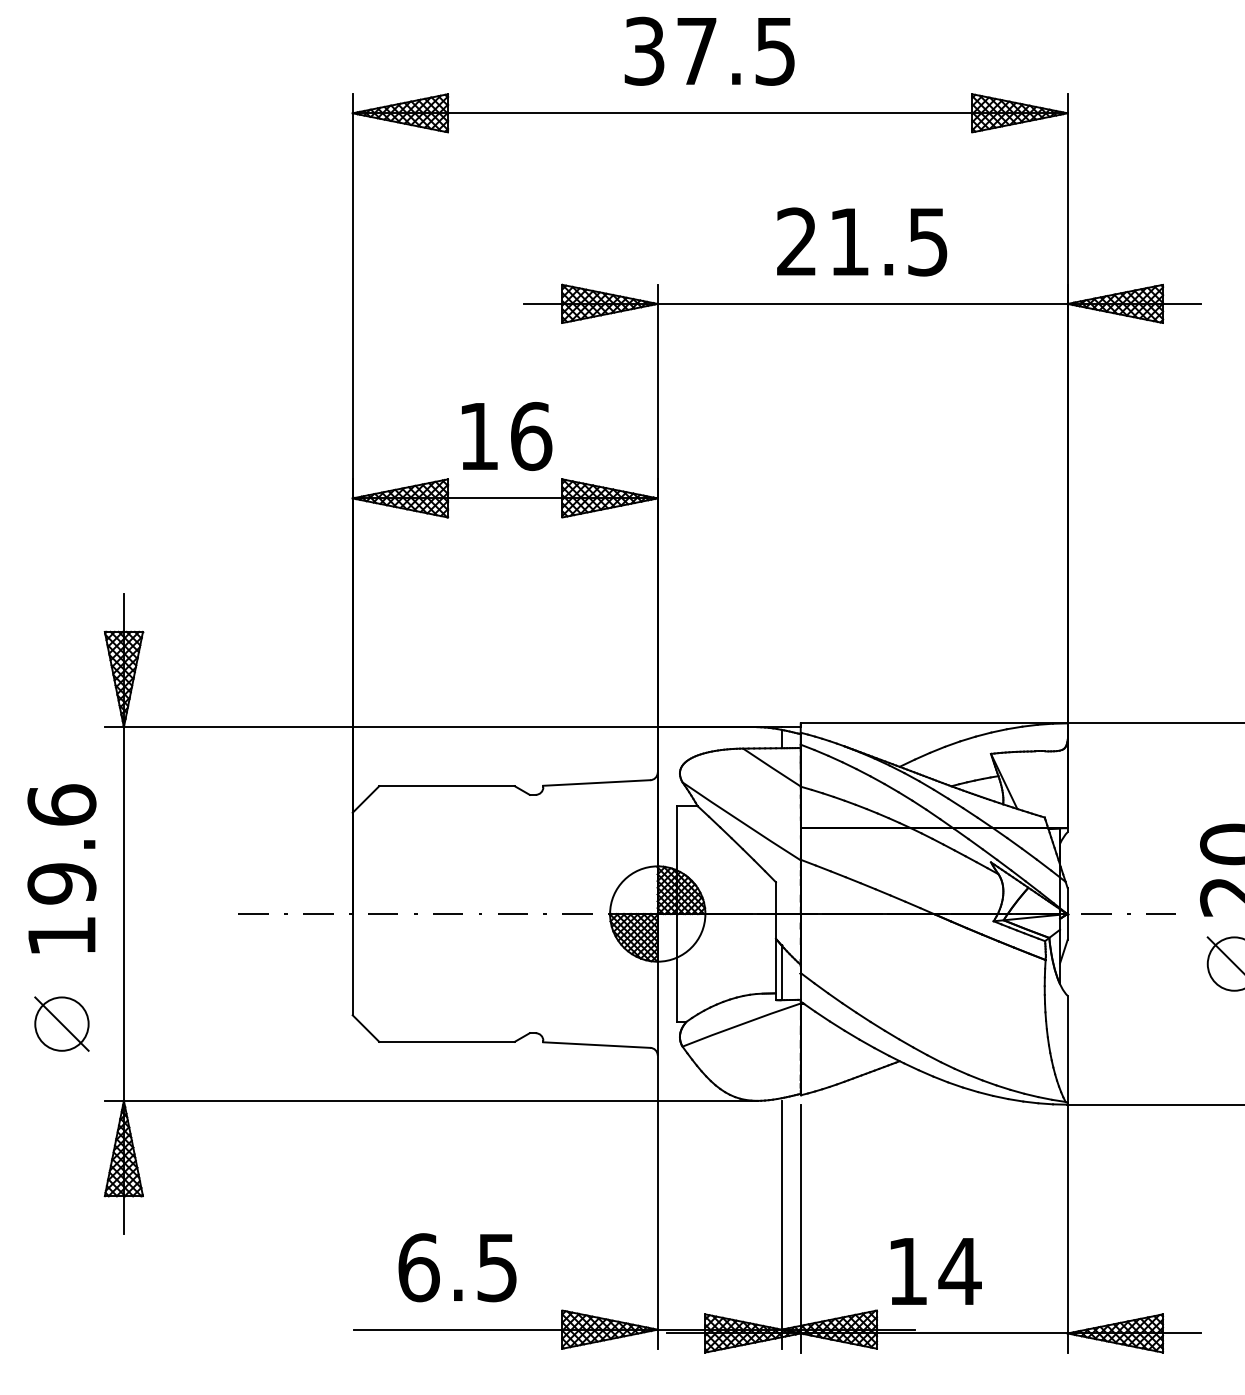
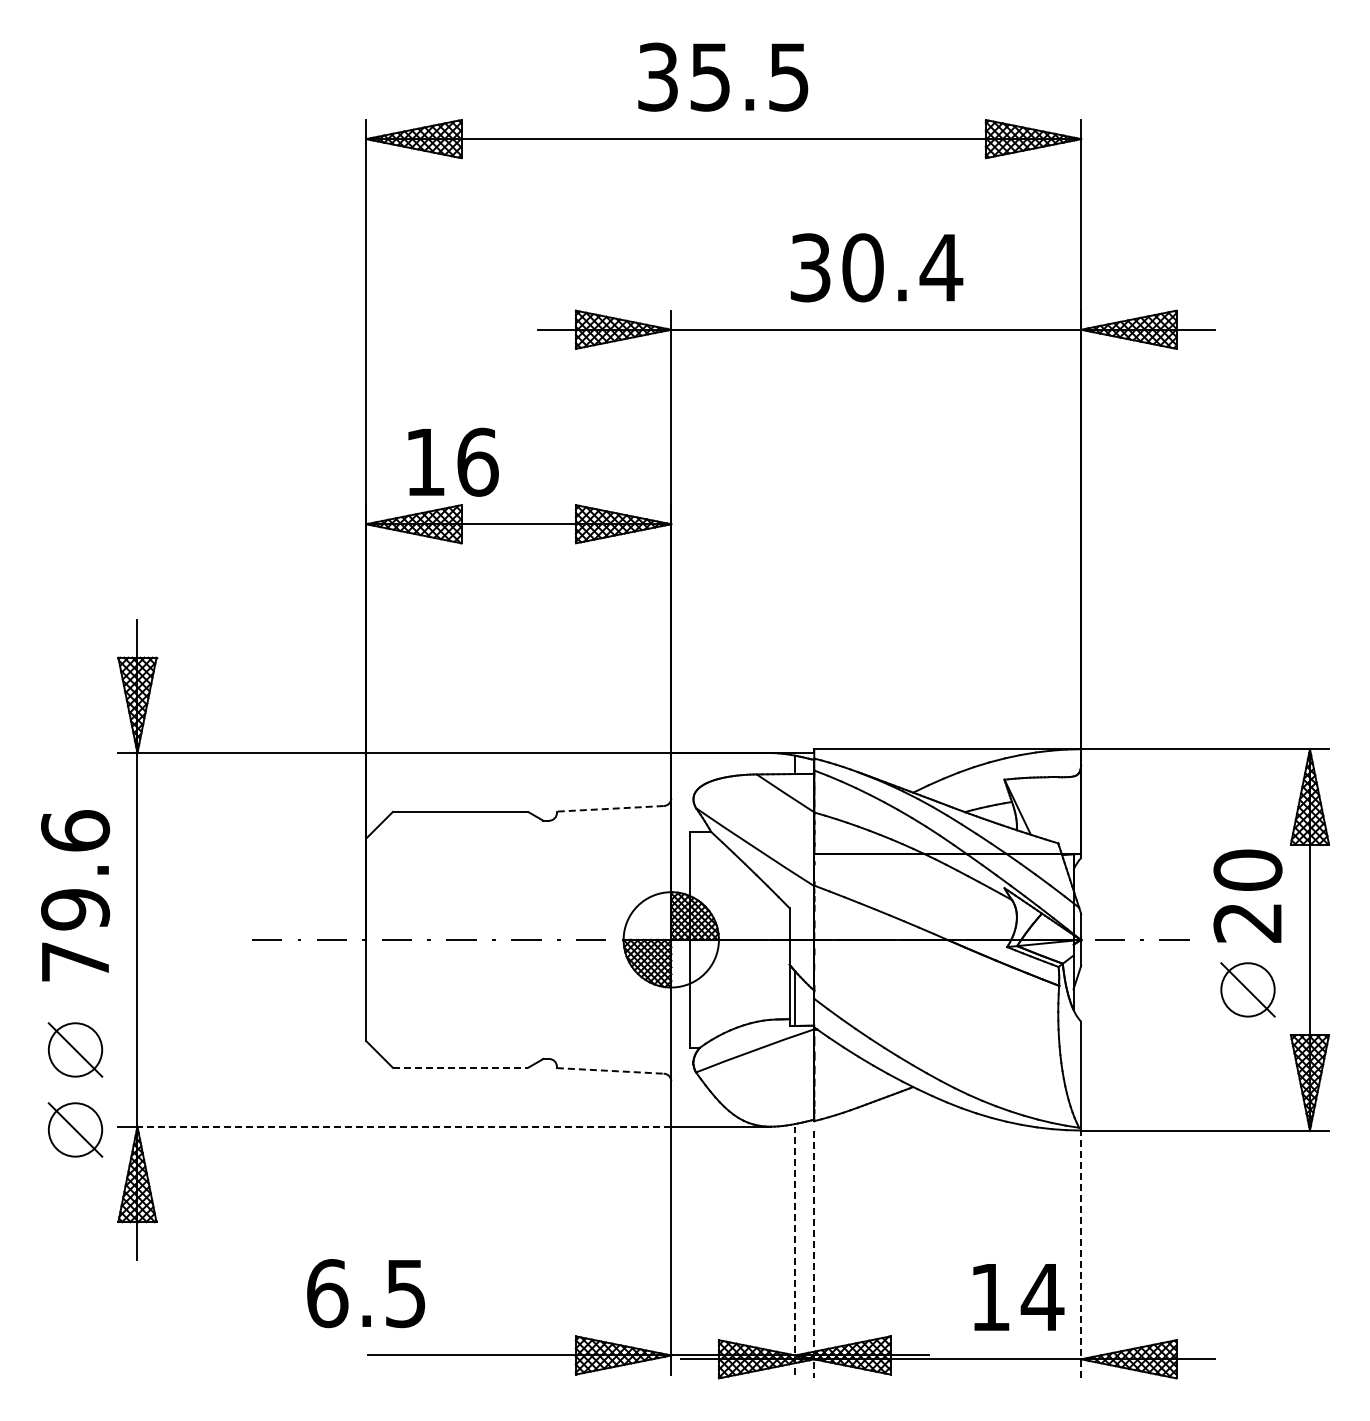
text: (695, 51) -> (709, 77), 37.5 -> 35.5
text: (862, 241) -> (876, 267), 21.5 -> 30.4
text: (506, 435) -> (453, 461), moved
line: (595, 782) -> (609, 808), solid -> dashed
text: (61, 935) -> (75, 961), 19.6 -> 79.6
line: (446, 1041) -> (460, 1067), solid -> dashed
line: (596, 1044) -> (610, 1070), solid -> dashed
line: (390, 1100) -> (404, 1126), solid -> dashed
part: (61, 1103) -> (75, 1129), added
line: (781, 1224) -> (795, 1250), solid -> dashed
line: (800, 1228) -> (814, 1254), solid -> dashed
line: (1067, 1228) -> (1081, 1254), solid -> dashed
text: (456, 1267) -> (365, 1293), moved
text: (935, 1271) -> (1018, 1297), moved

